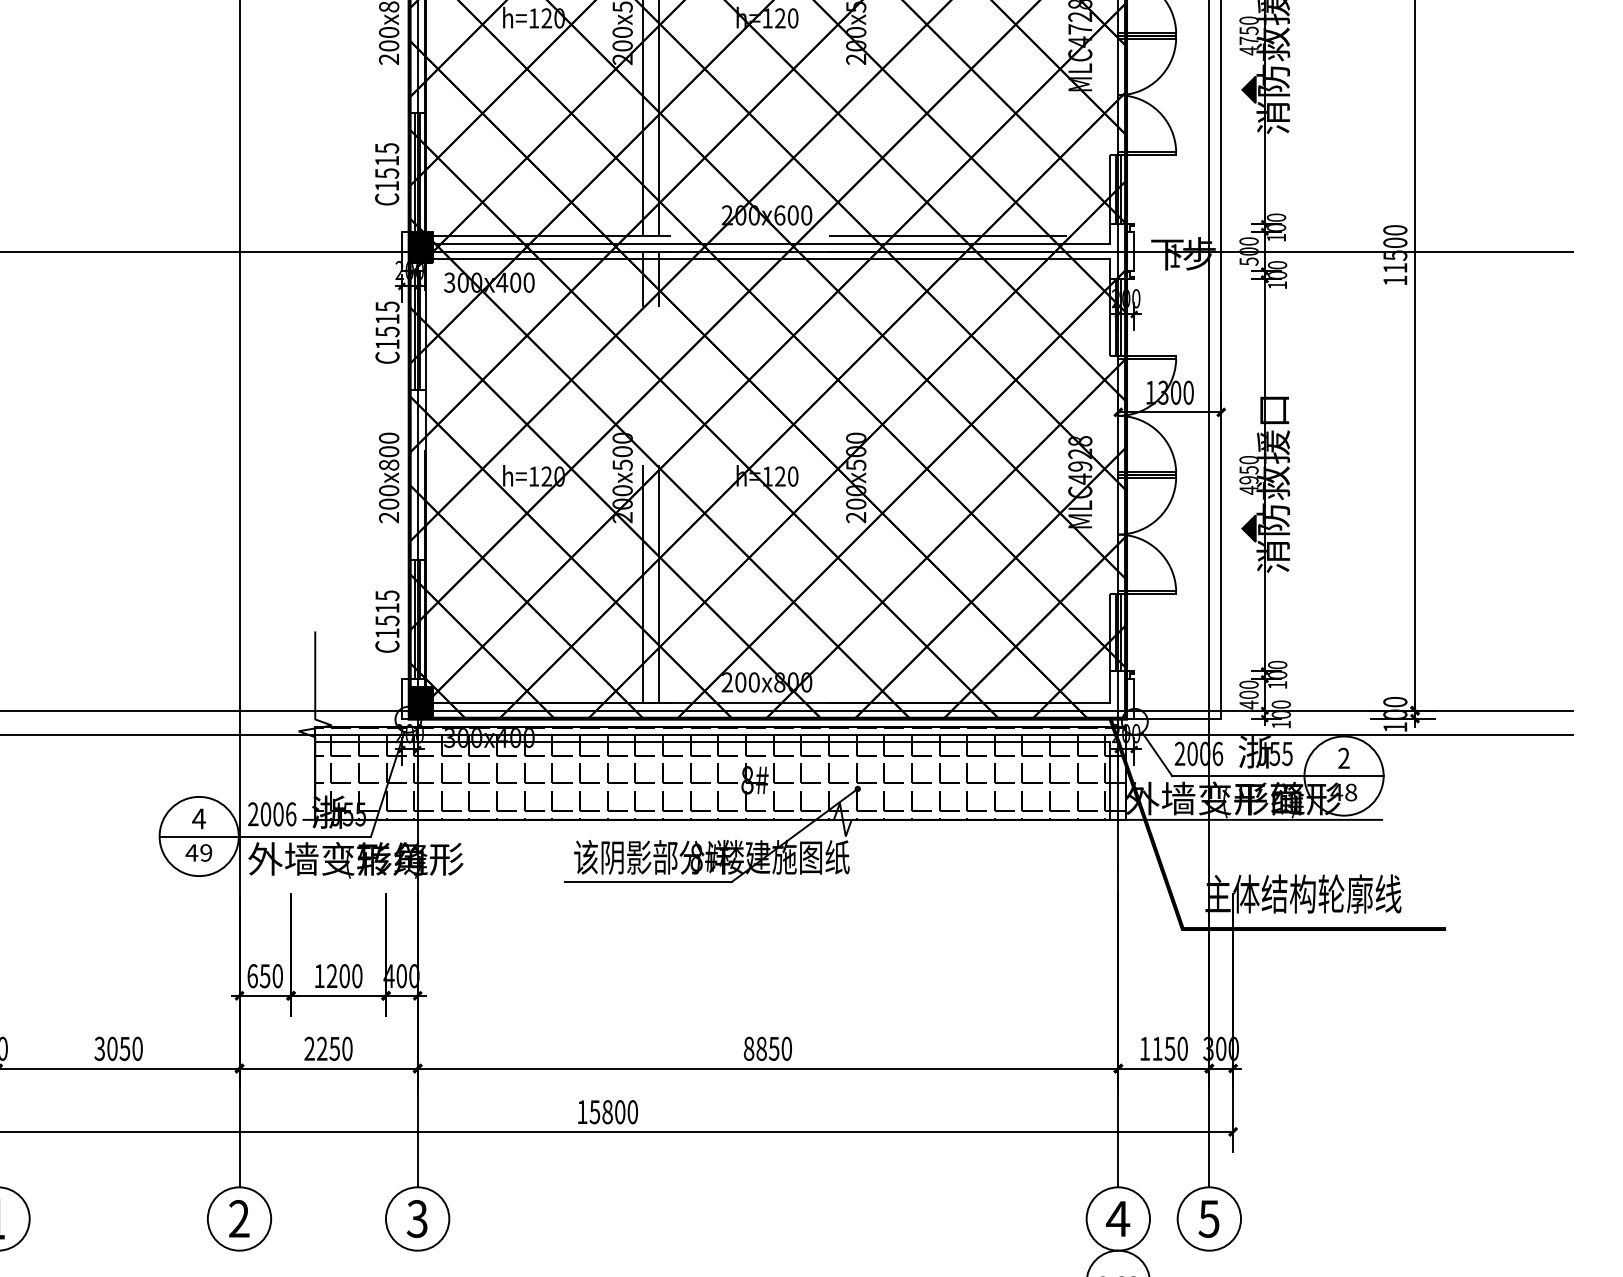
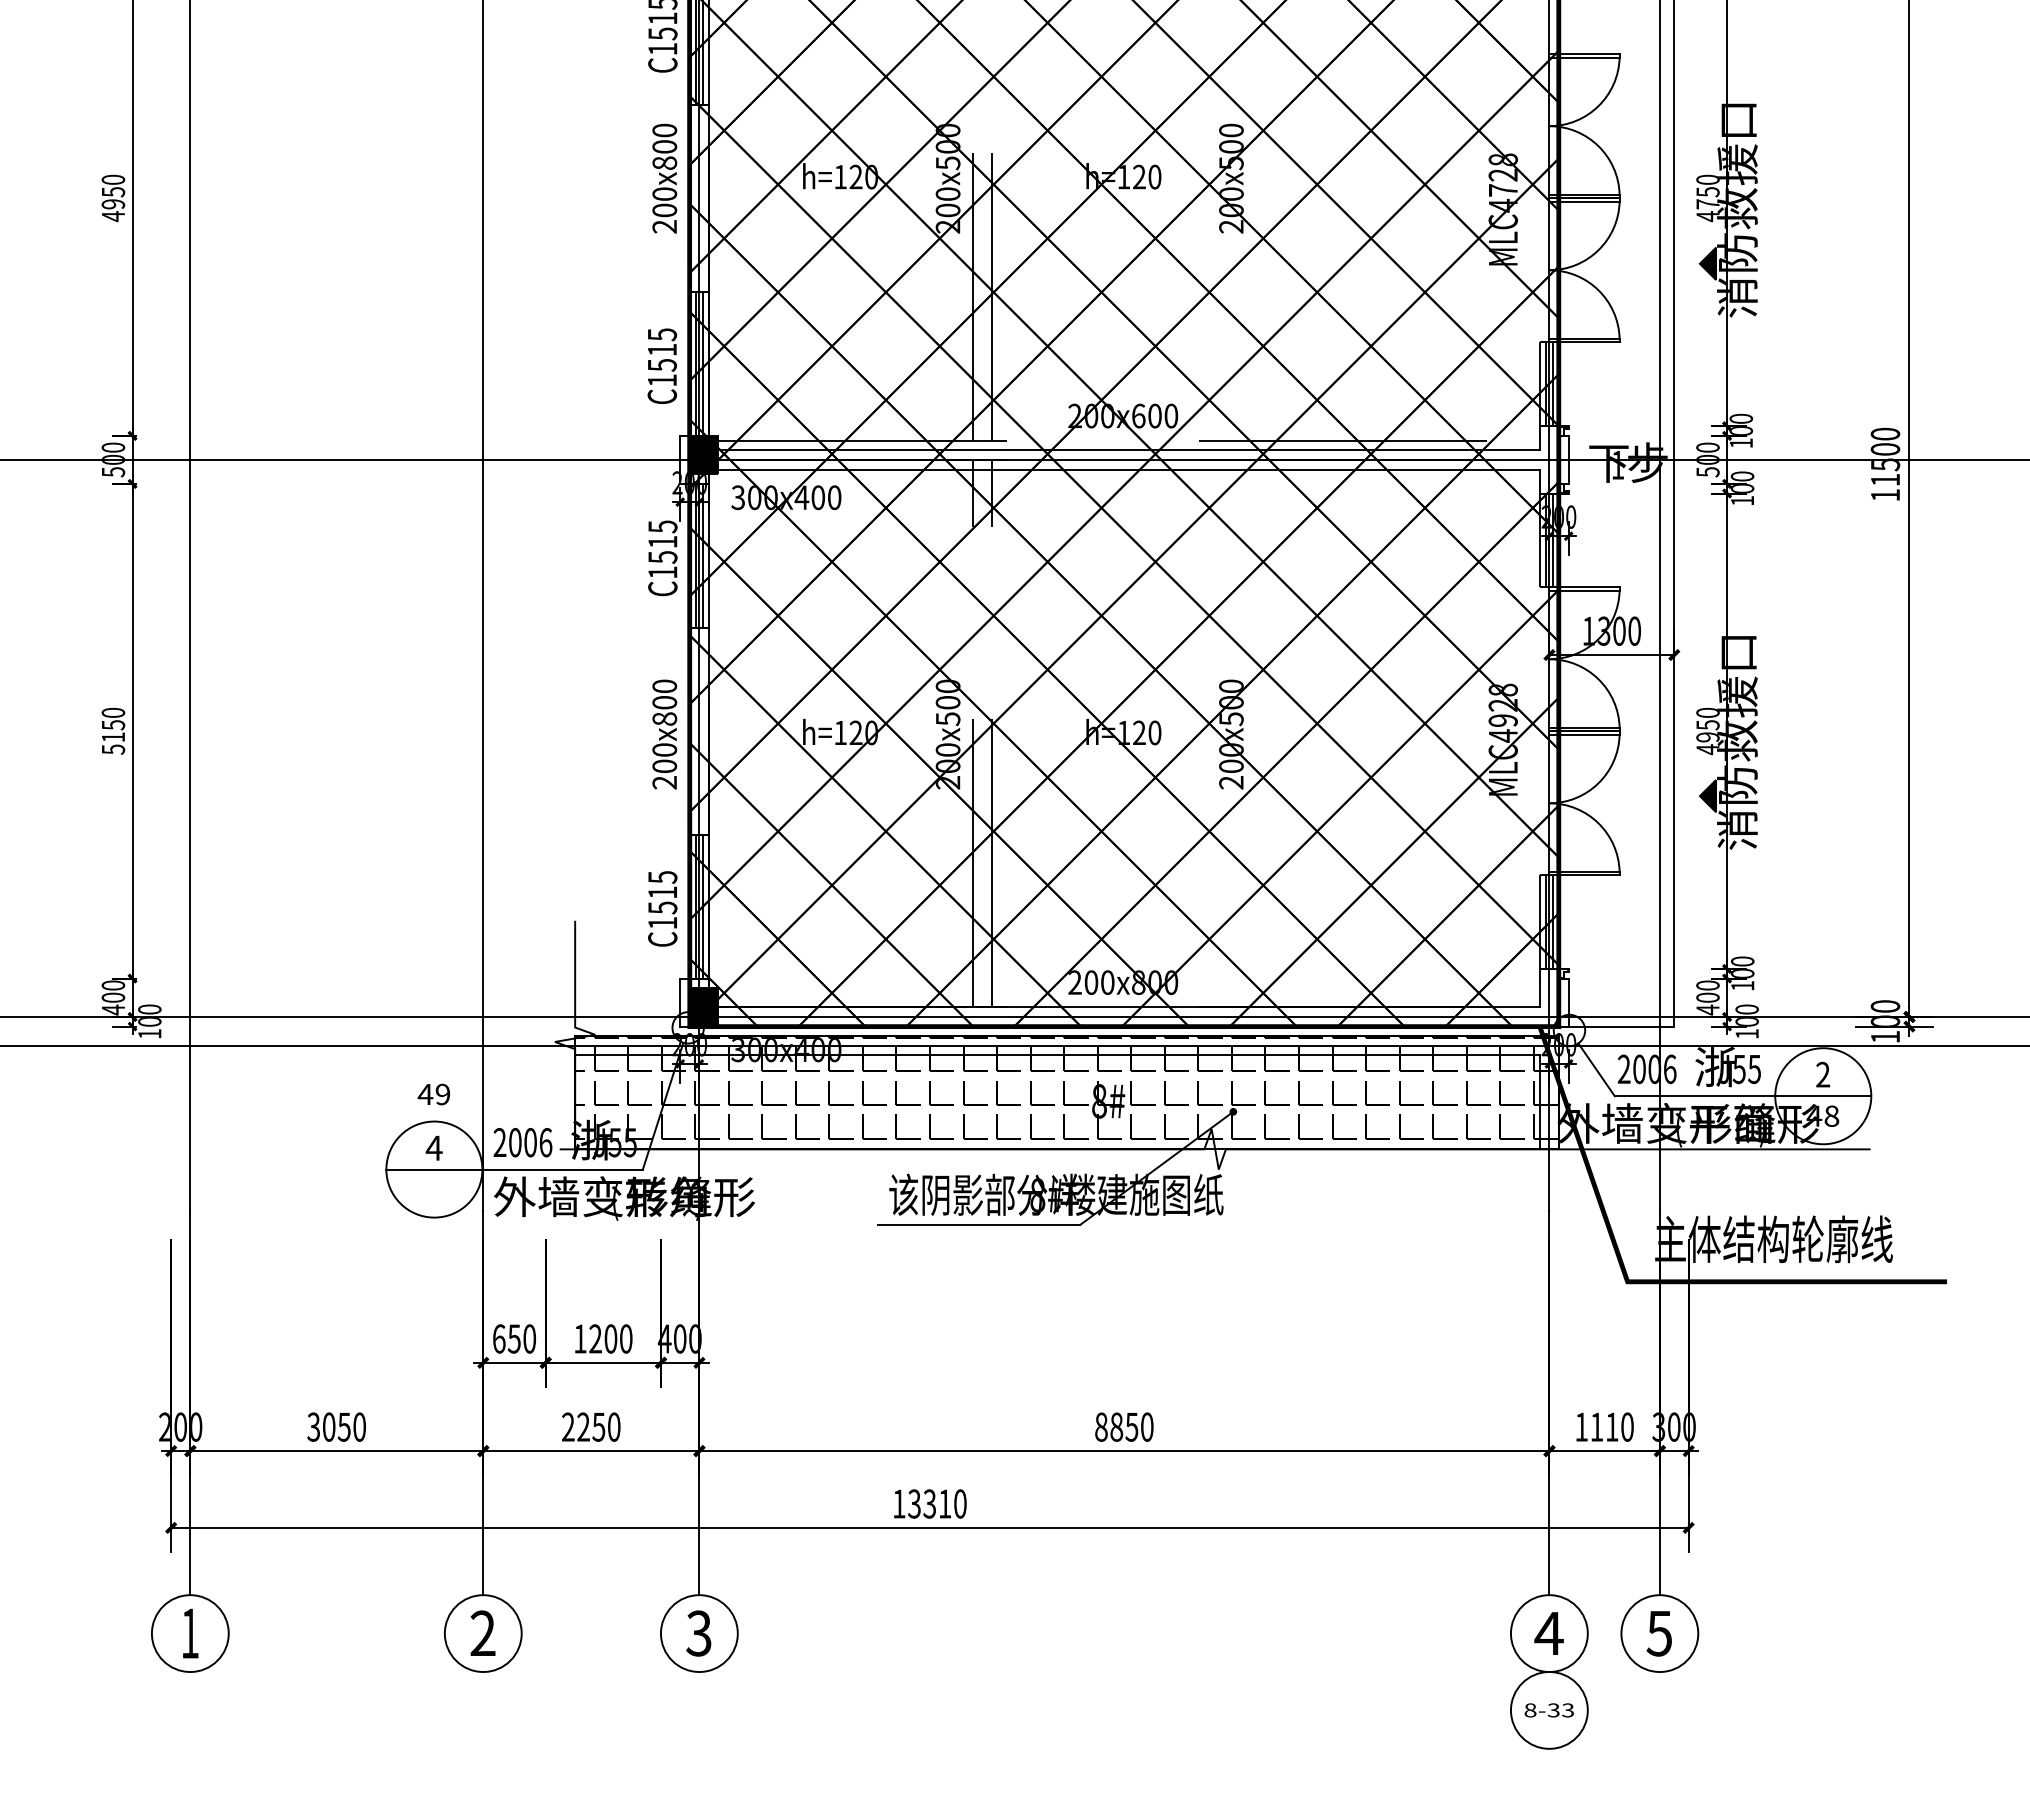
text: (198, 852) -> (433, 1094), moved
text: (1169, 1048) -> (1611, 1426), 1150 -> 1110
text: (607, 1111) -> (929, 1503), 15800 -> 13310

